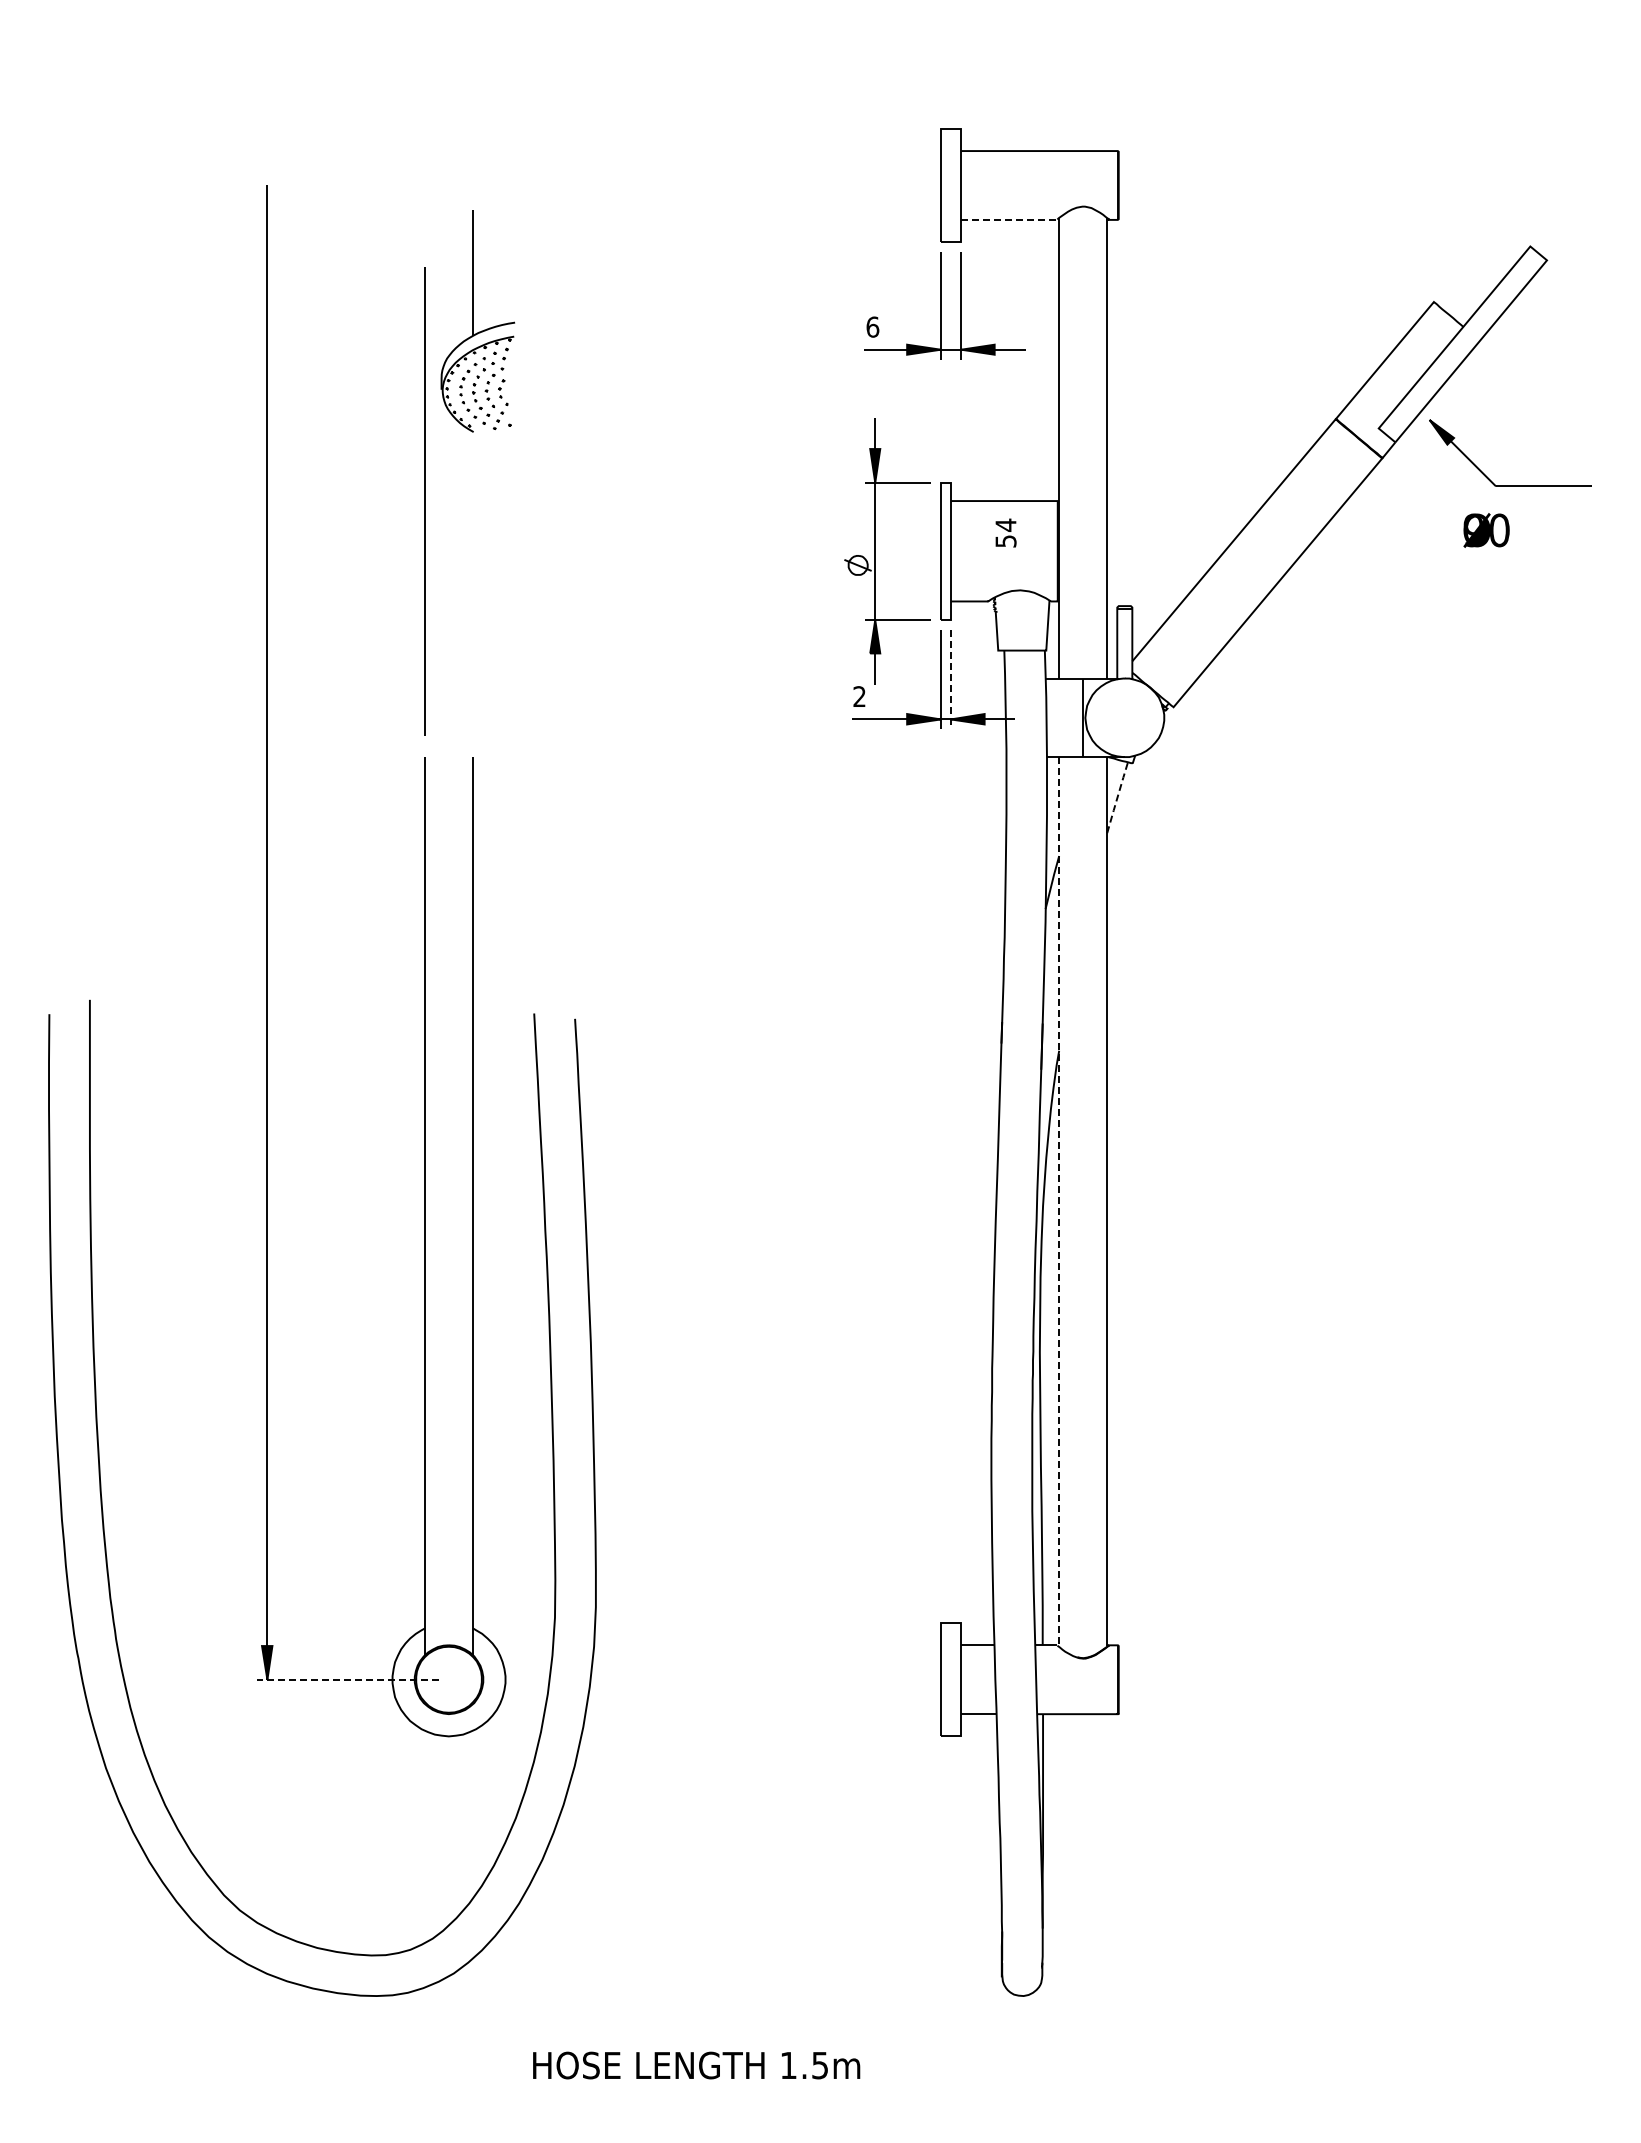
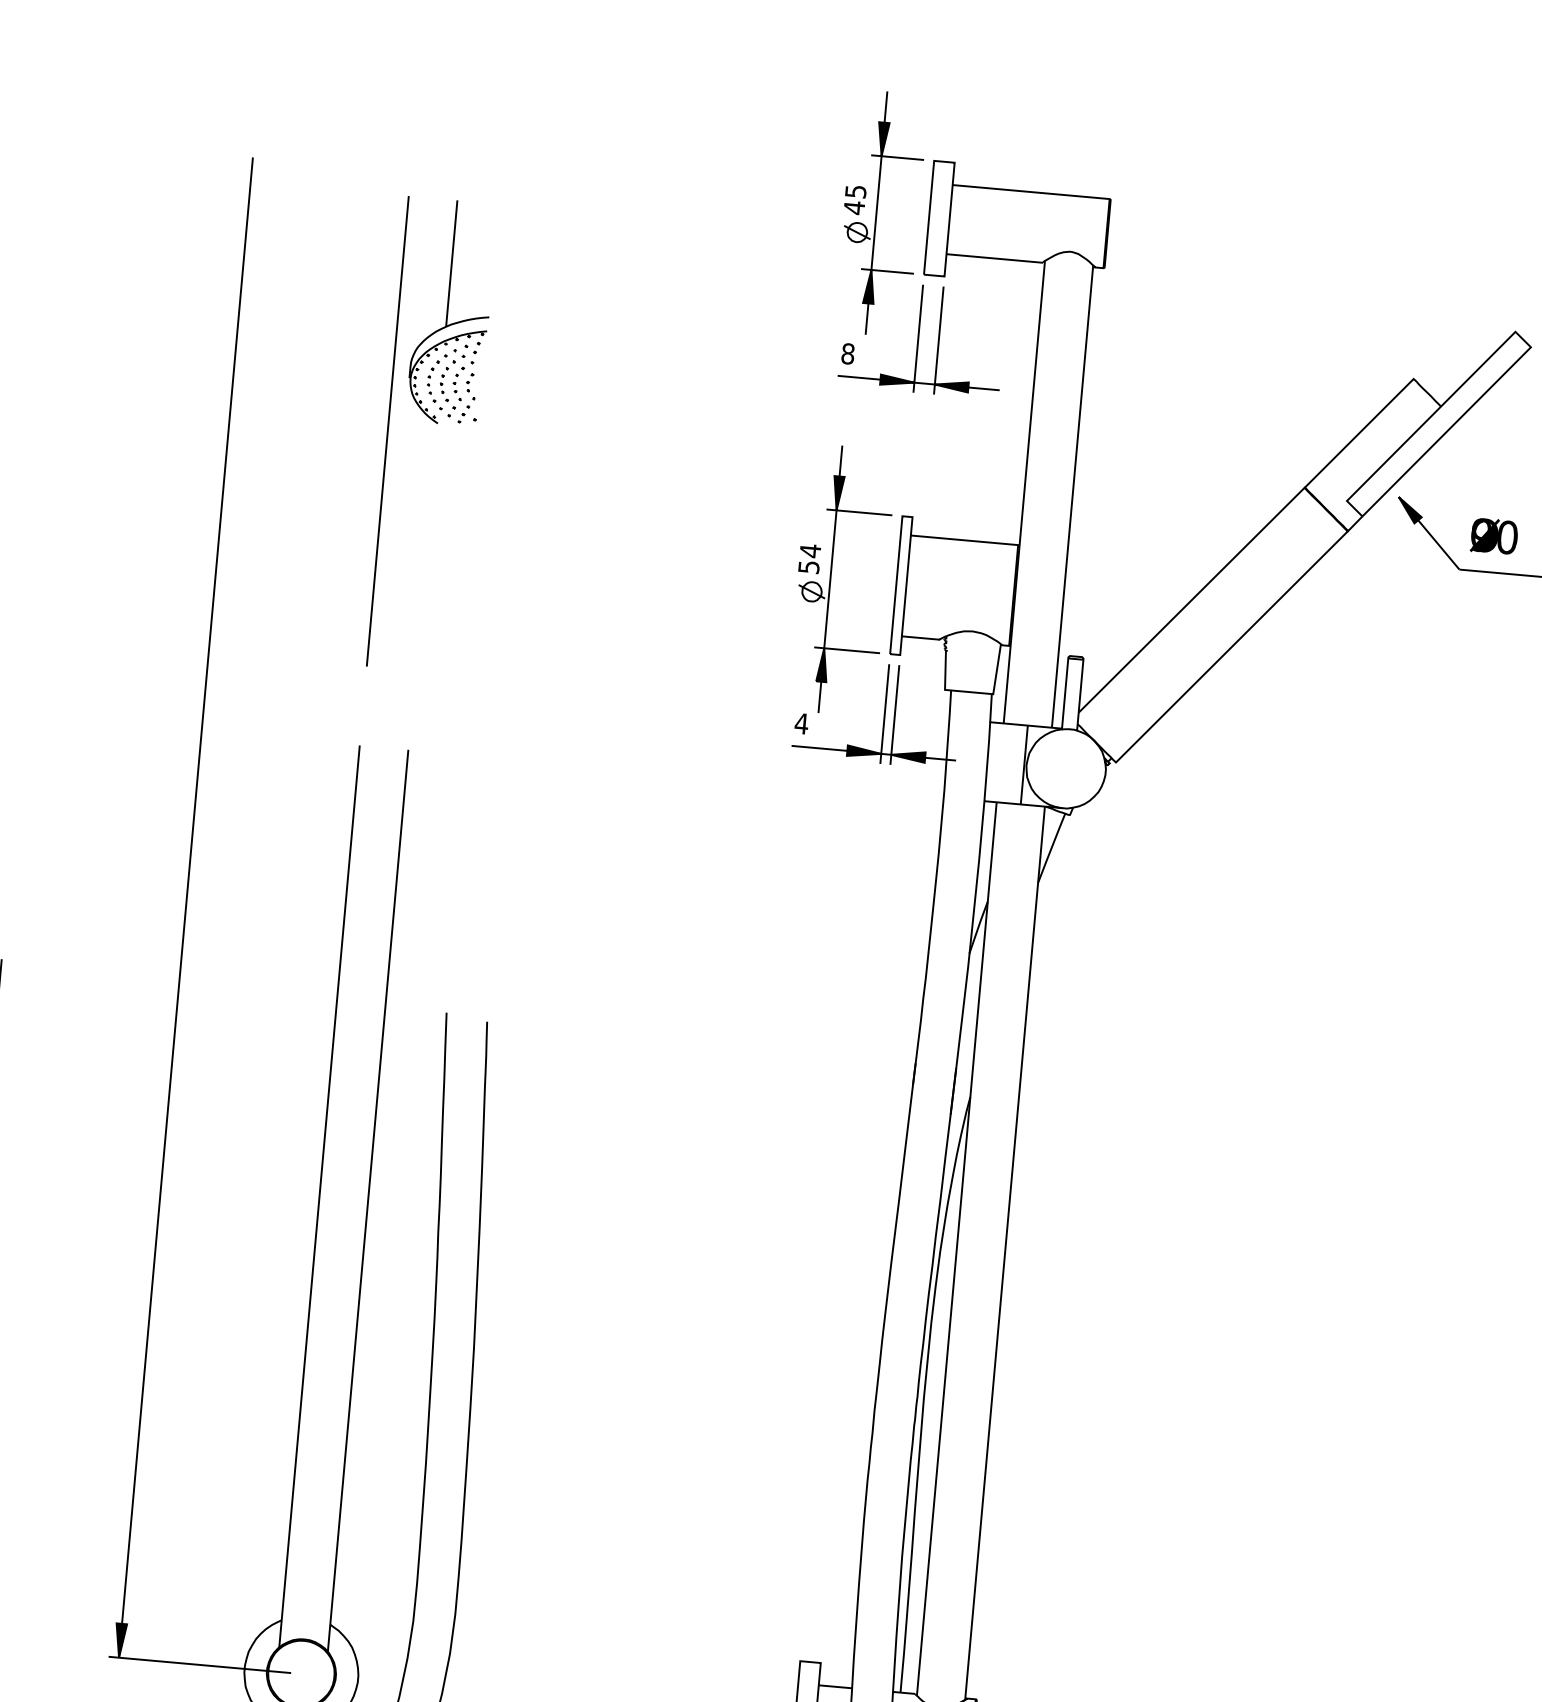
part: (893, 185) -> (881, 213), added
line: (1009, 219) -> (994, 258), dashed -> solid
text: (872, 326) -> (847, 353), 6 -> 8
line: (424, 501) -> (387, 431), moved
text: (1486, 530) -> (1494, 536), moved
text: (1005, 532) -> (809, 558), moved
line: (950, 679) -> (894, 714), dashed -> solid
text: (859, 696) -> (801, 723), 2 -> 4
line: (1117, 797) -> (1051, 848), dashed -> solid
line: (1059, 1201) -> (957, 1248), dashed -> solid
line: (347, 1679) -> (199, 1664), dashed -> solid

